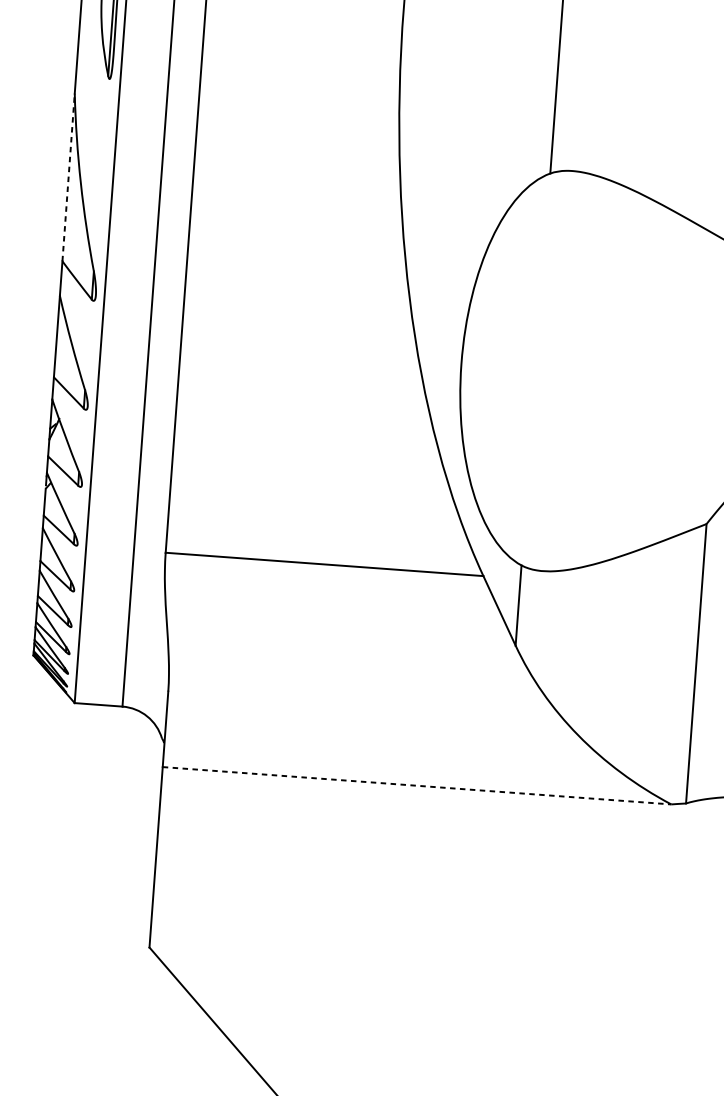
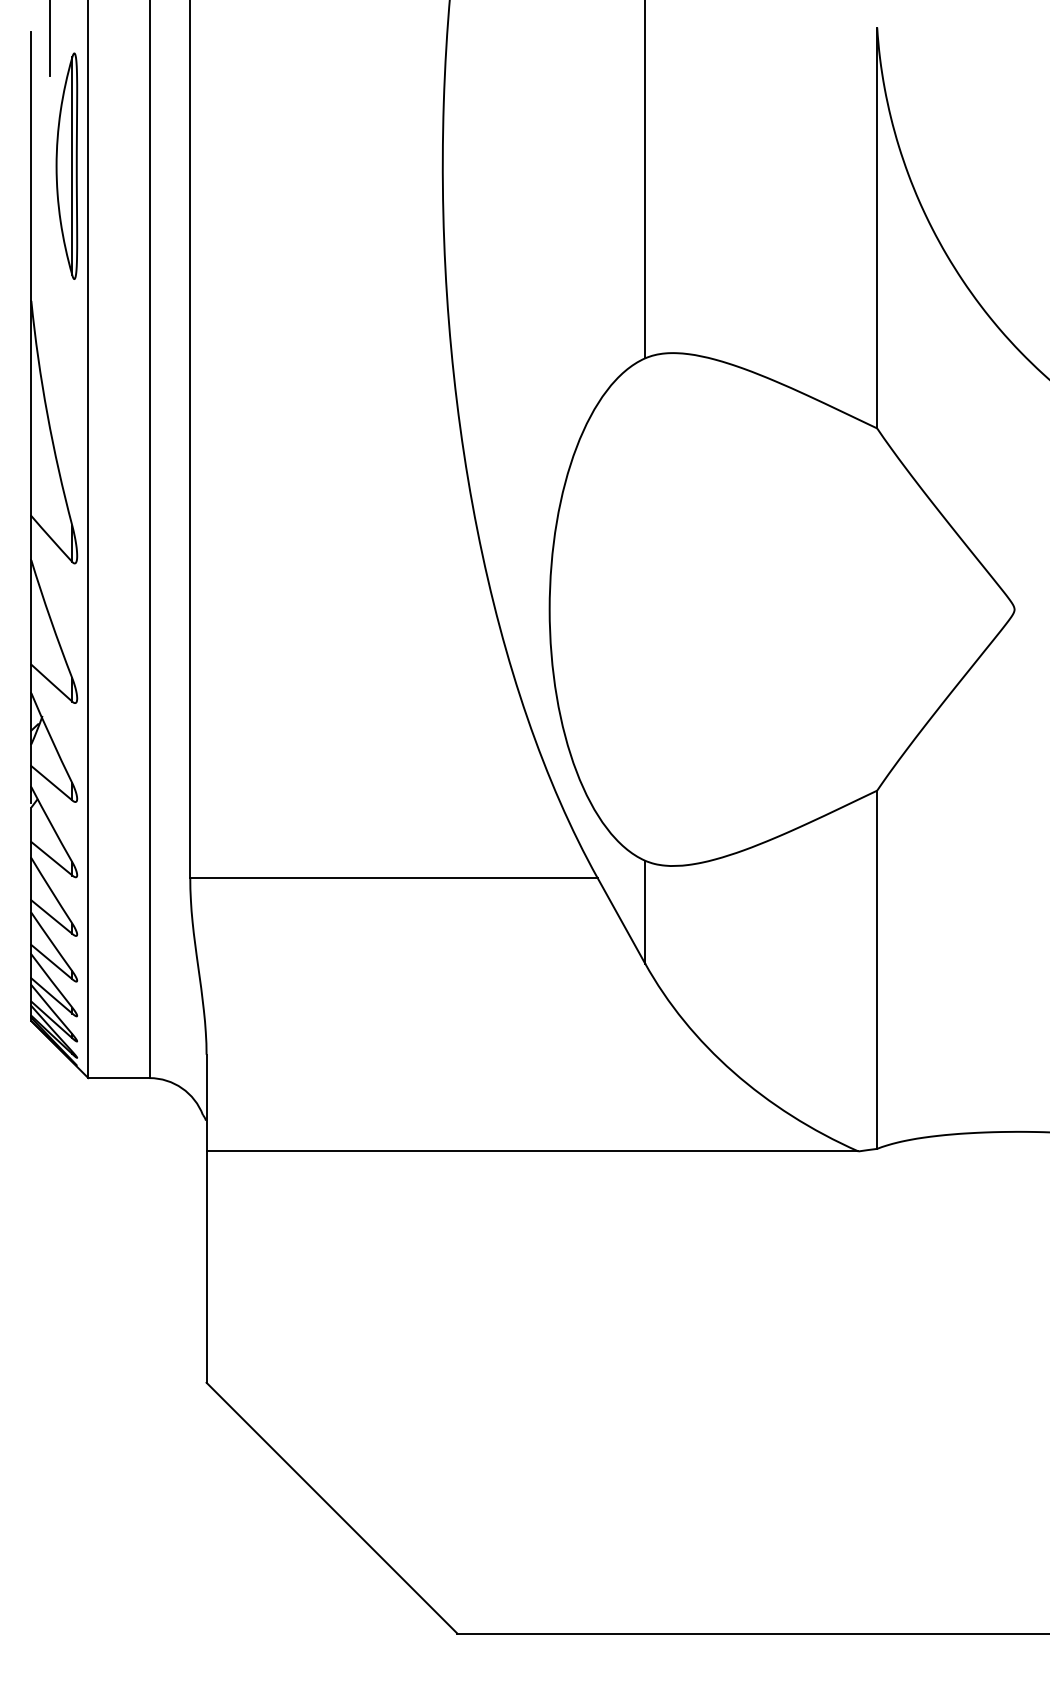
line: (68, 177) -> (31, 408), dashed -> solid
line: (416, 785) -> (532, 1151), dashed -> solid

